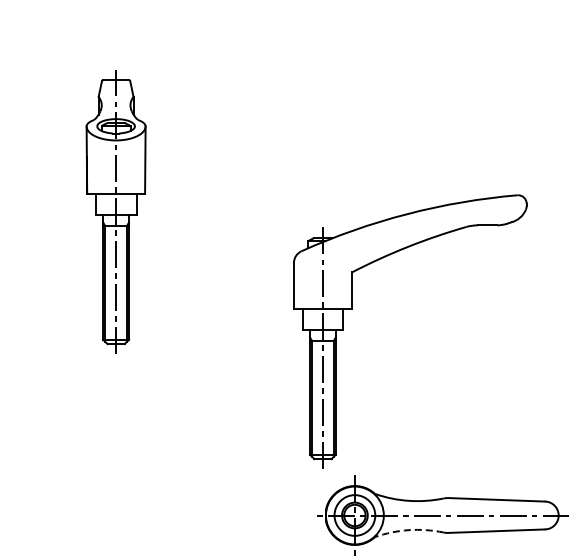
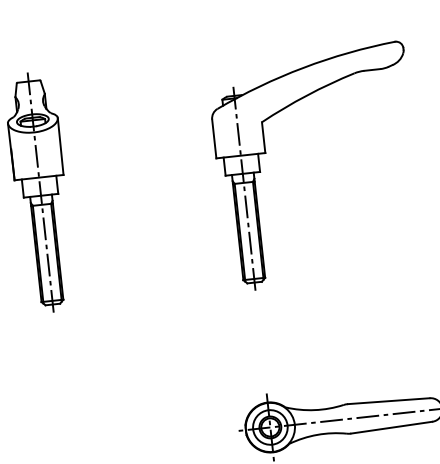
part: (352, 309) -> (265, 153), moved
arc: (408, 530) -> (317, 435), dashed -> solid

